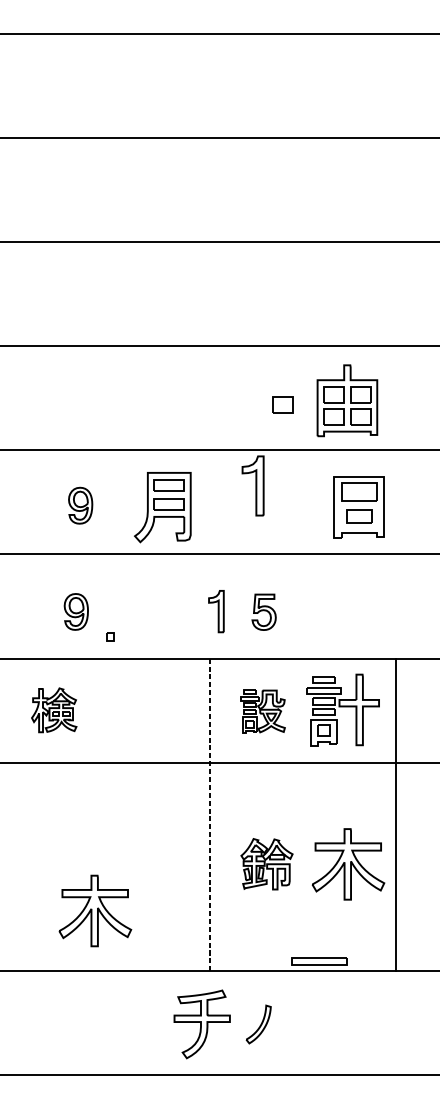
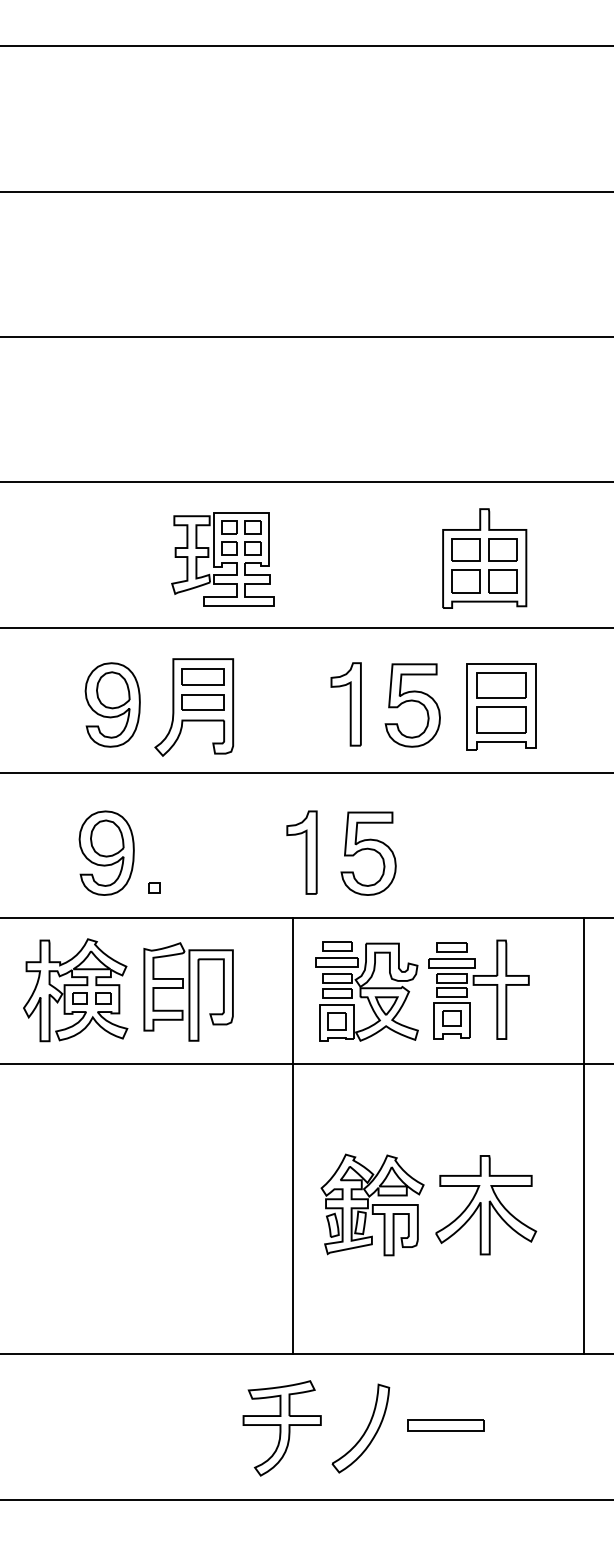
part: (159, 401) -> (222, 559), added
part: (282, 405) -> (394, 564), removed
part: (252, 486) -> (345, 704), moved
part: (80, 505) -> (112, 704), size x1.67
part: (295, 506) -> (412, 705), added
part: (162, 507) -> (194, 707), moved
part: (359, 516) -> (501, 719), size x1.43
part: (76, 611) -> (106, 852), size x1.67
part: (216, 611) -> (301, 852), size x1.43
part: (264, 612) -> (368, 853), size x1.67
part: (54, 710) -> (75, 990), size x1.67
part: (135, 711) -> (188, 991), added
part: (262, 711) -> (366, 991), size x1.67
line: (210, 815) -> (293, 1136), dashed -> solid
line: (396, 815) -> (583, 1136), moved
part: (266, 863) -> (372, 1204), size x1.43
part: (95, 911) -> (133, 1270), removed
part: (319, 961) -> (445, 1425), moved
part: (258, 1024) -> (360, 1428), size x1.67

